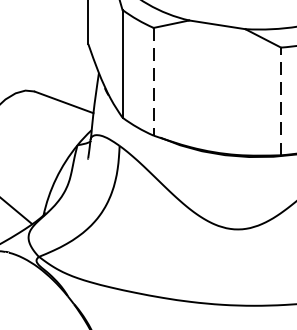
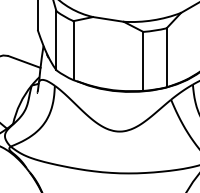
line: (153, 81) -> (73, 50), dashed -> solid
line: (281, 101) -> (143, 61), dashed -> solid

